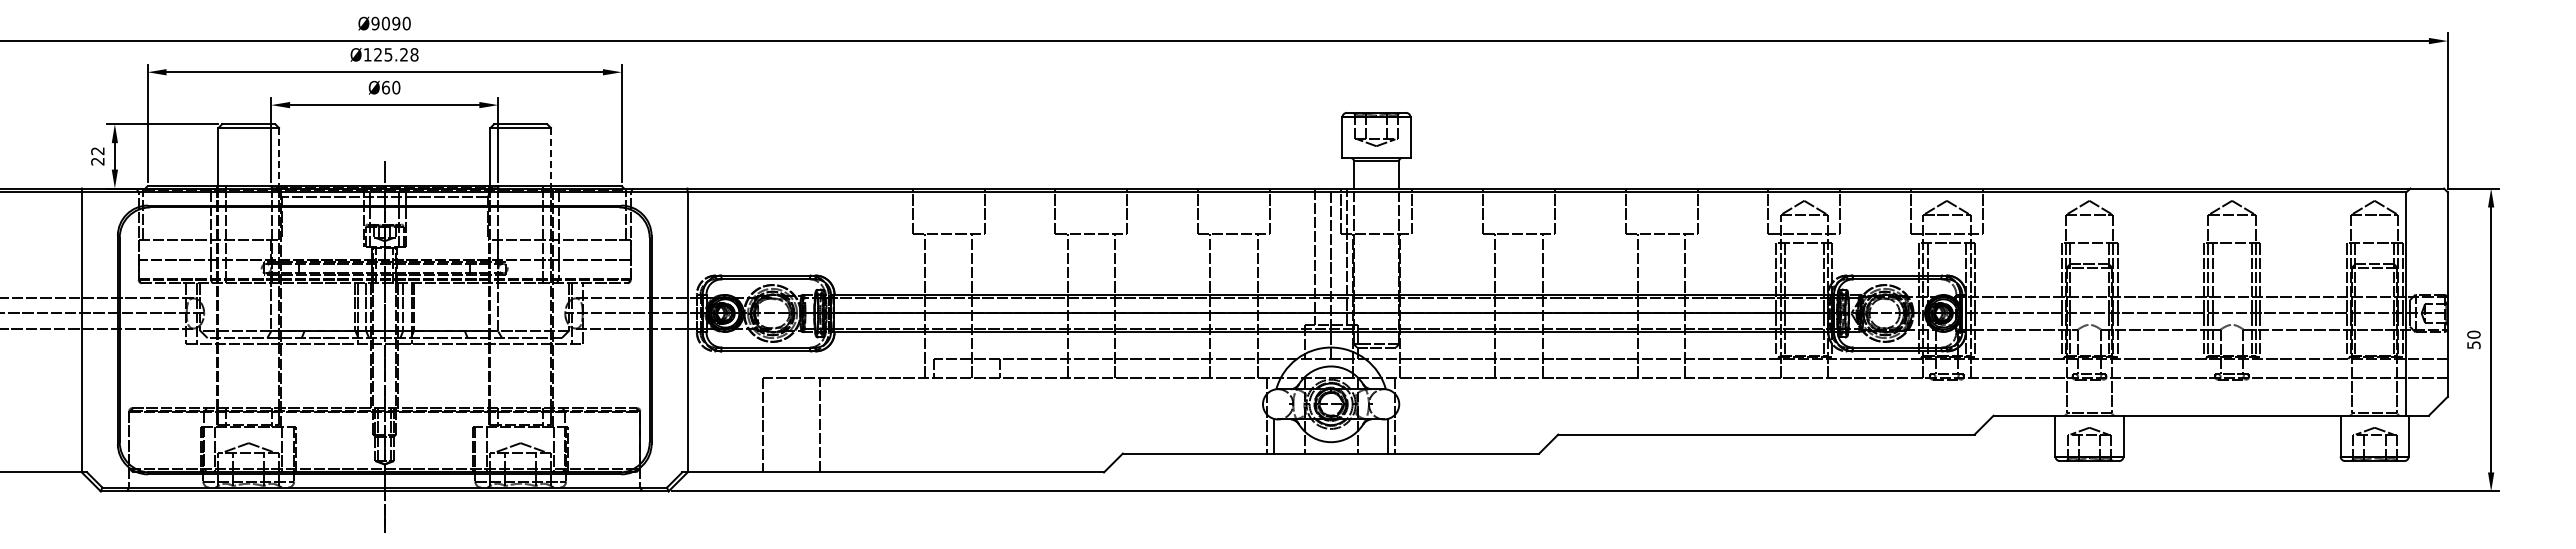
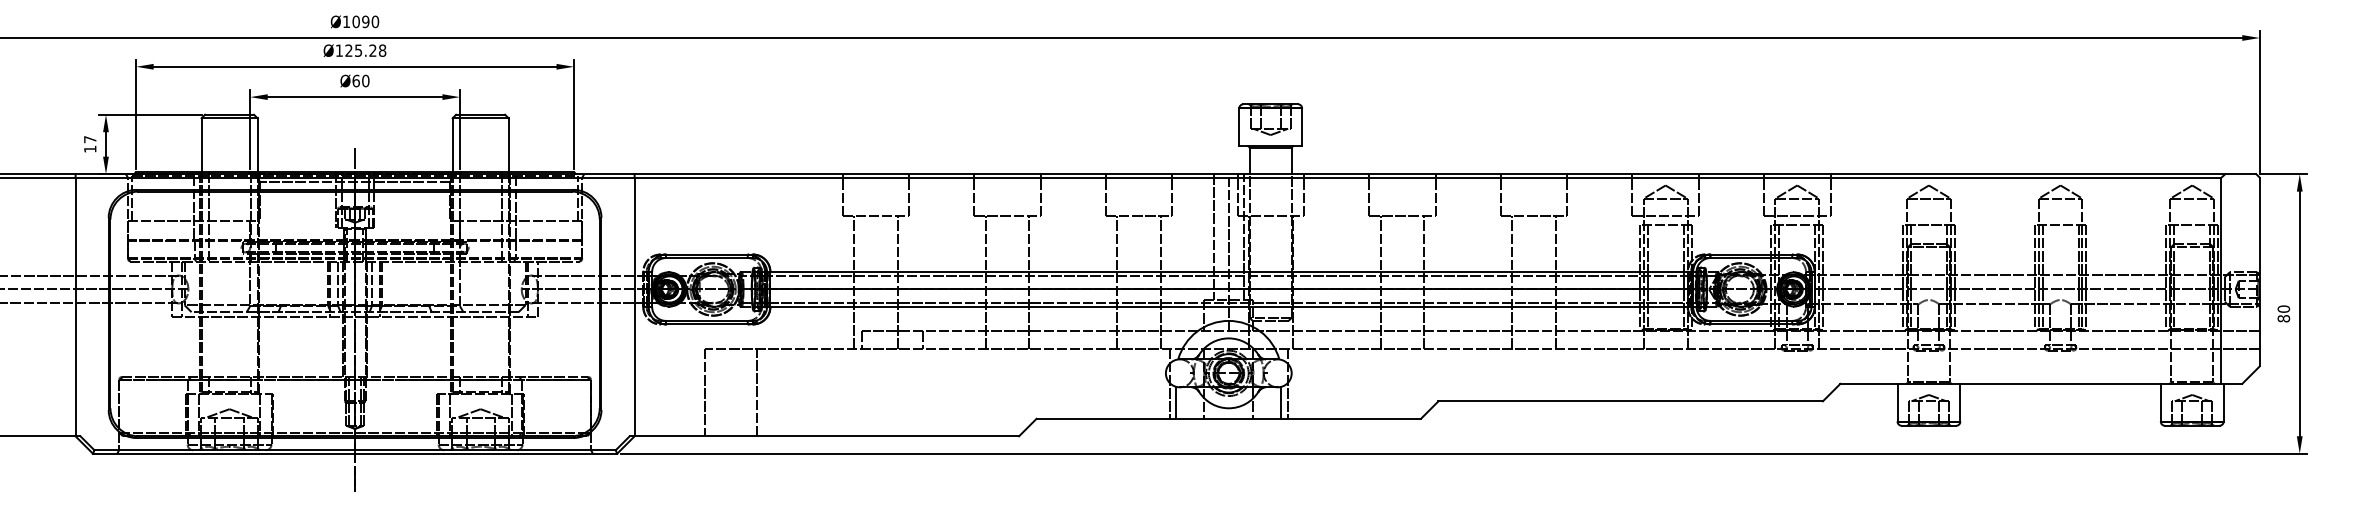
text: (375, 23) -> (346, 21), Ø9090 -> Ø1090
text: (97, 156) -> (89, 144), 22 -> 17
line: (279, 157) -> (257, 145), dashed -> solid
line: (550, 157) -> (508, 145), dashed -> solid
text: (2473, 345) -> (2283, 319), 50 -> 80

